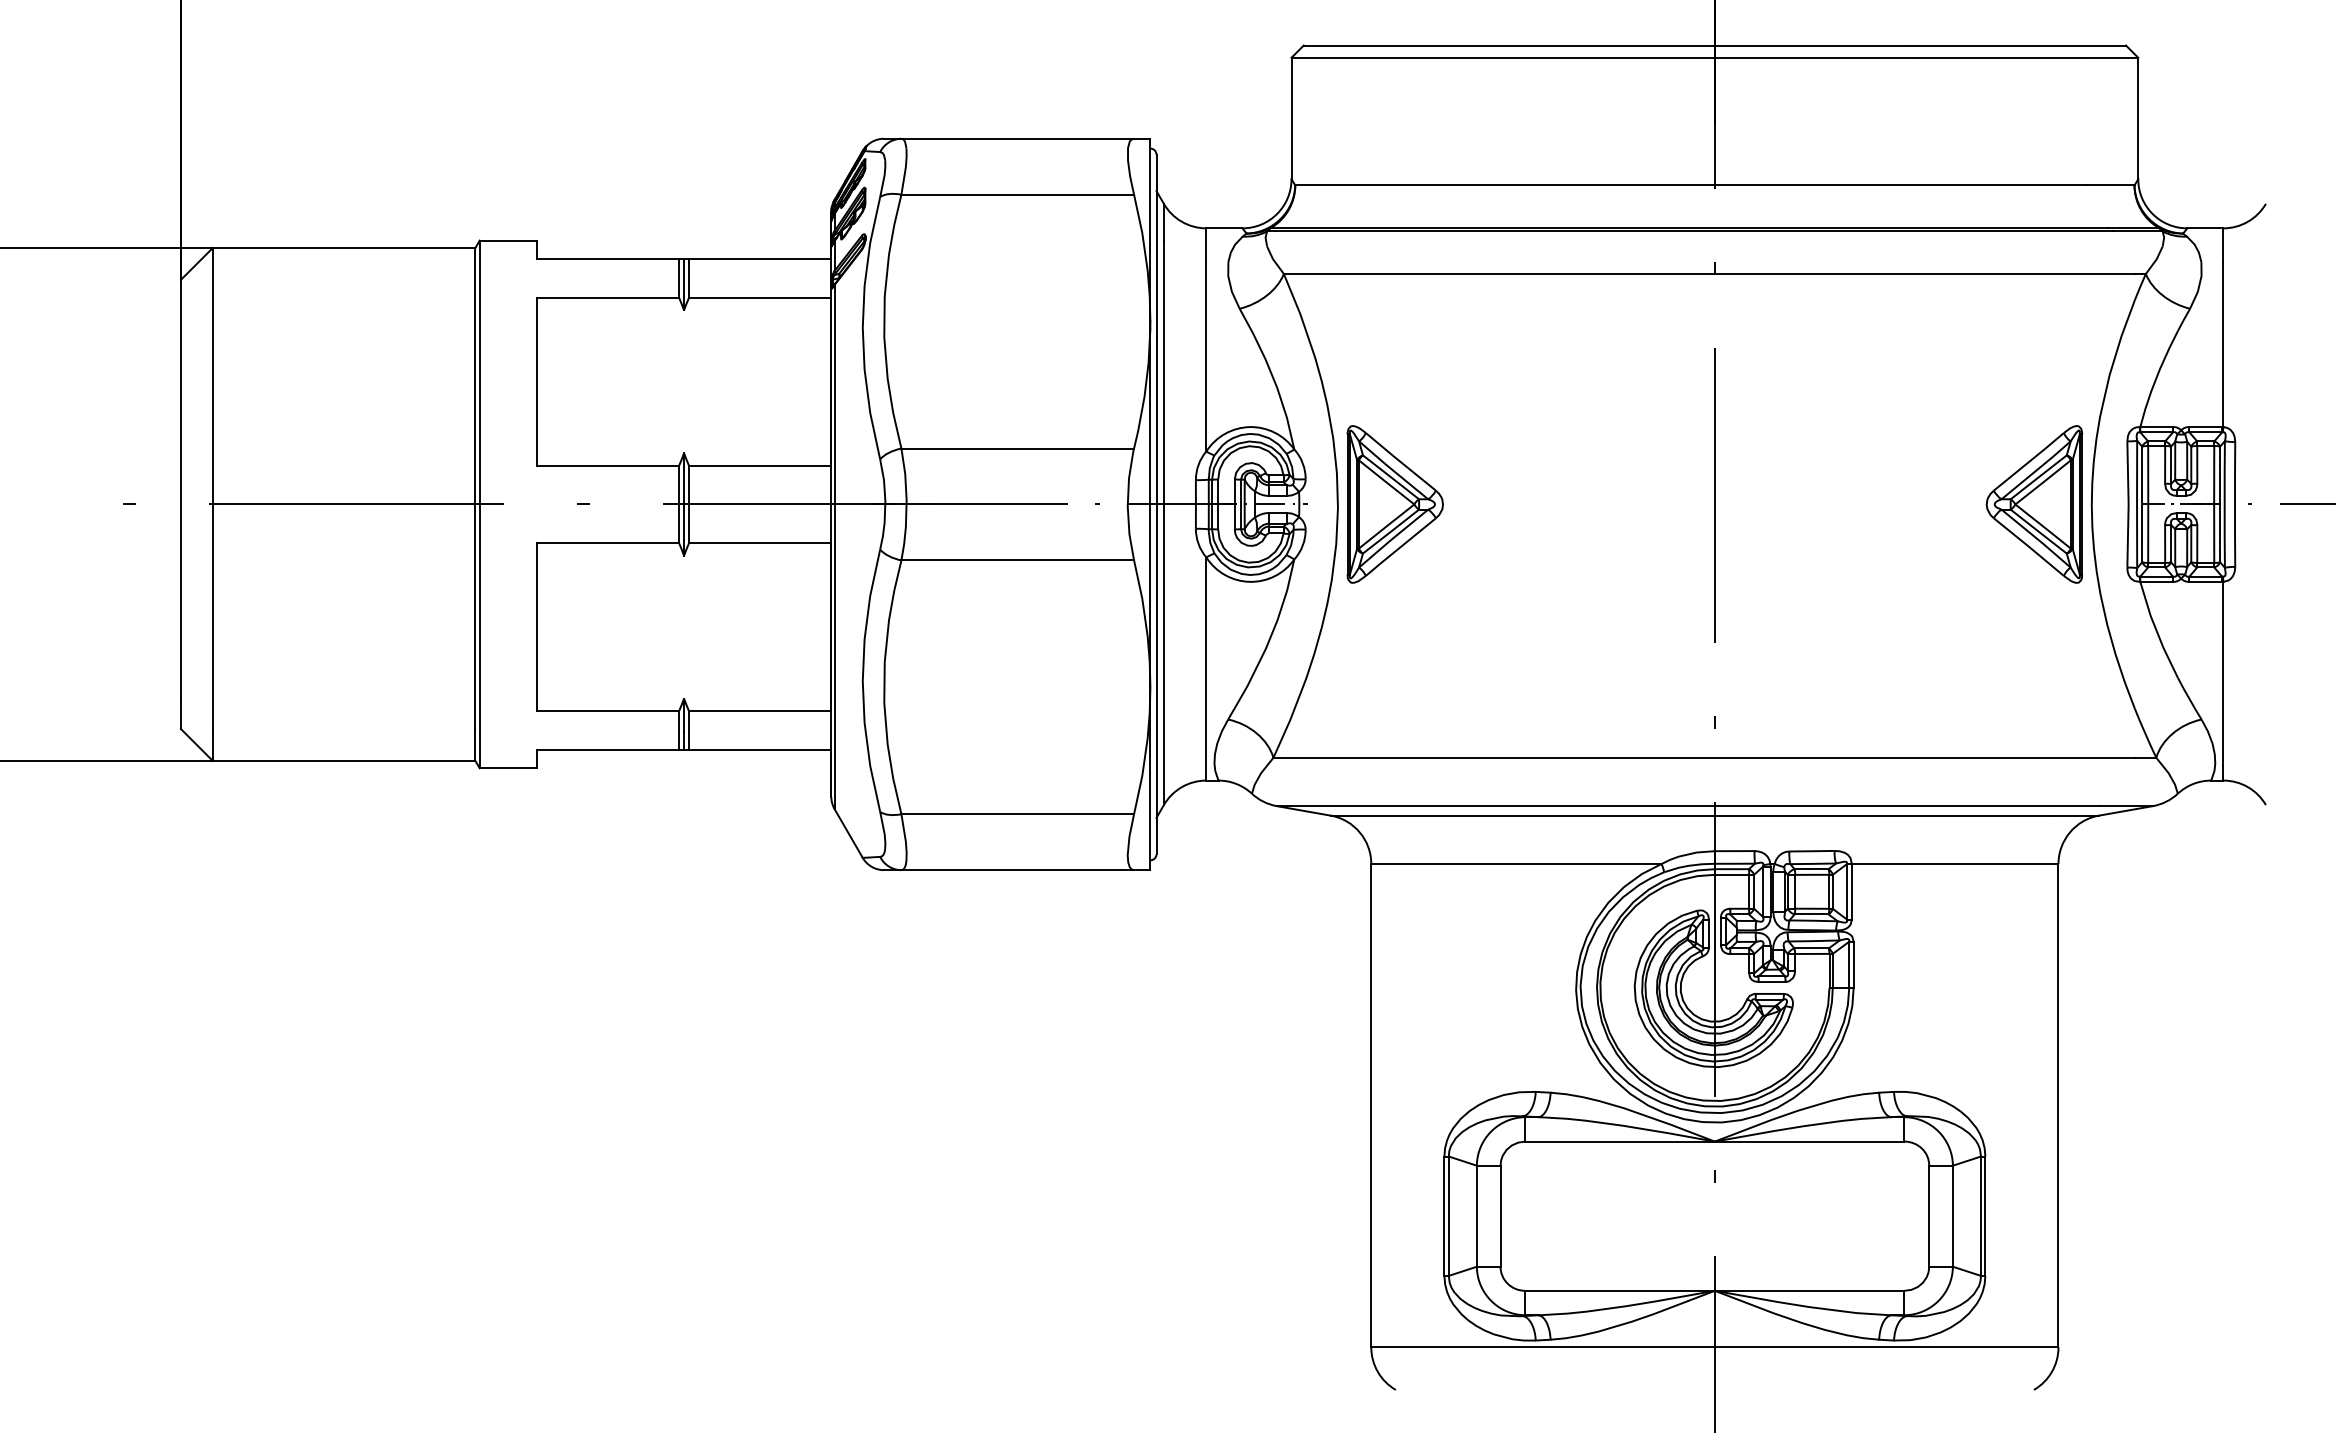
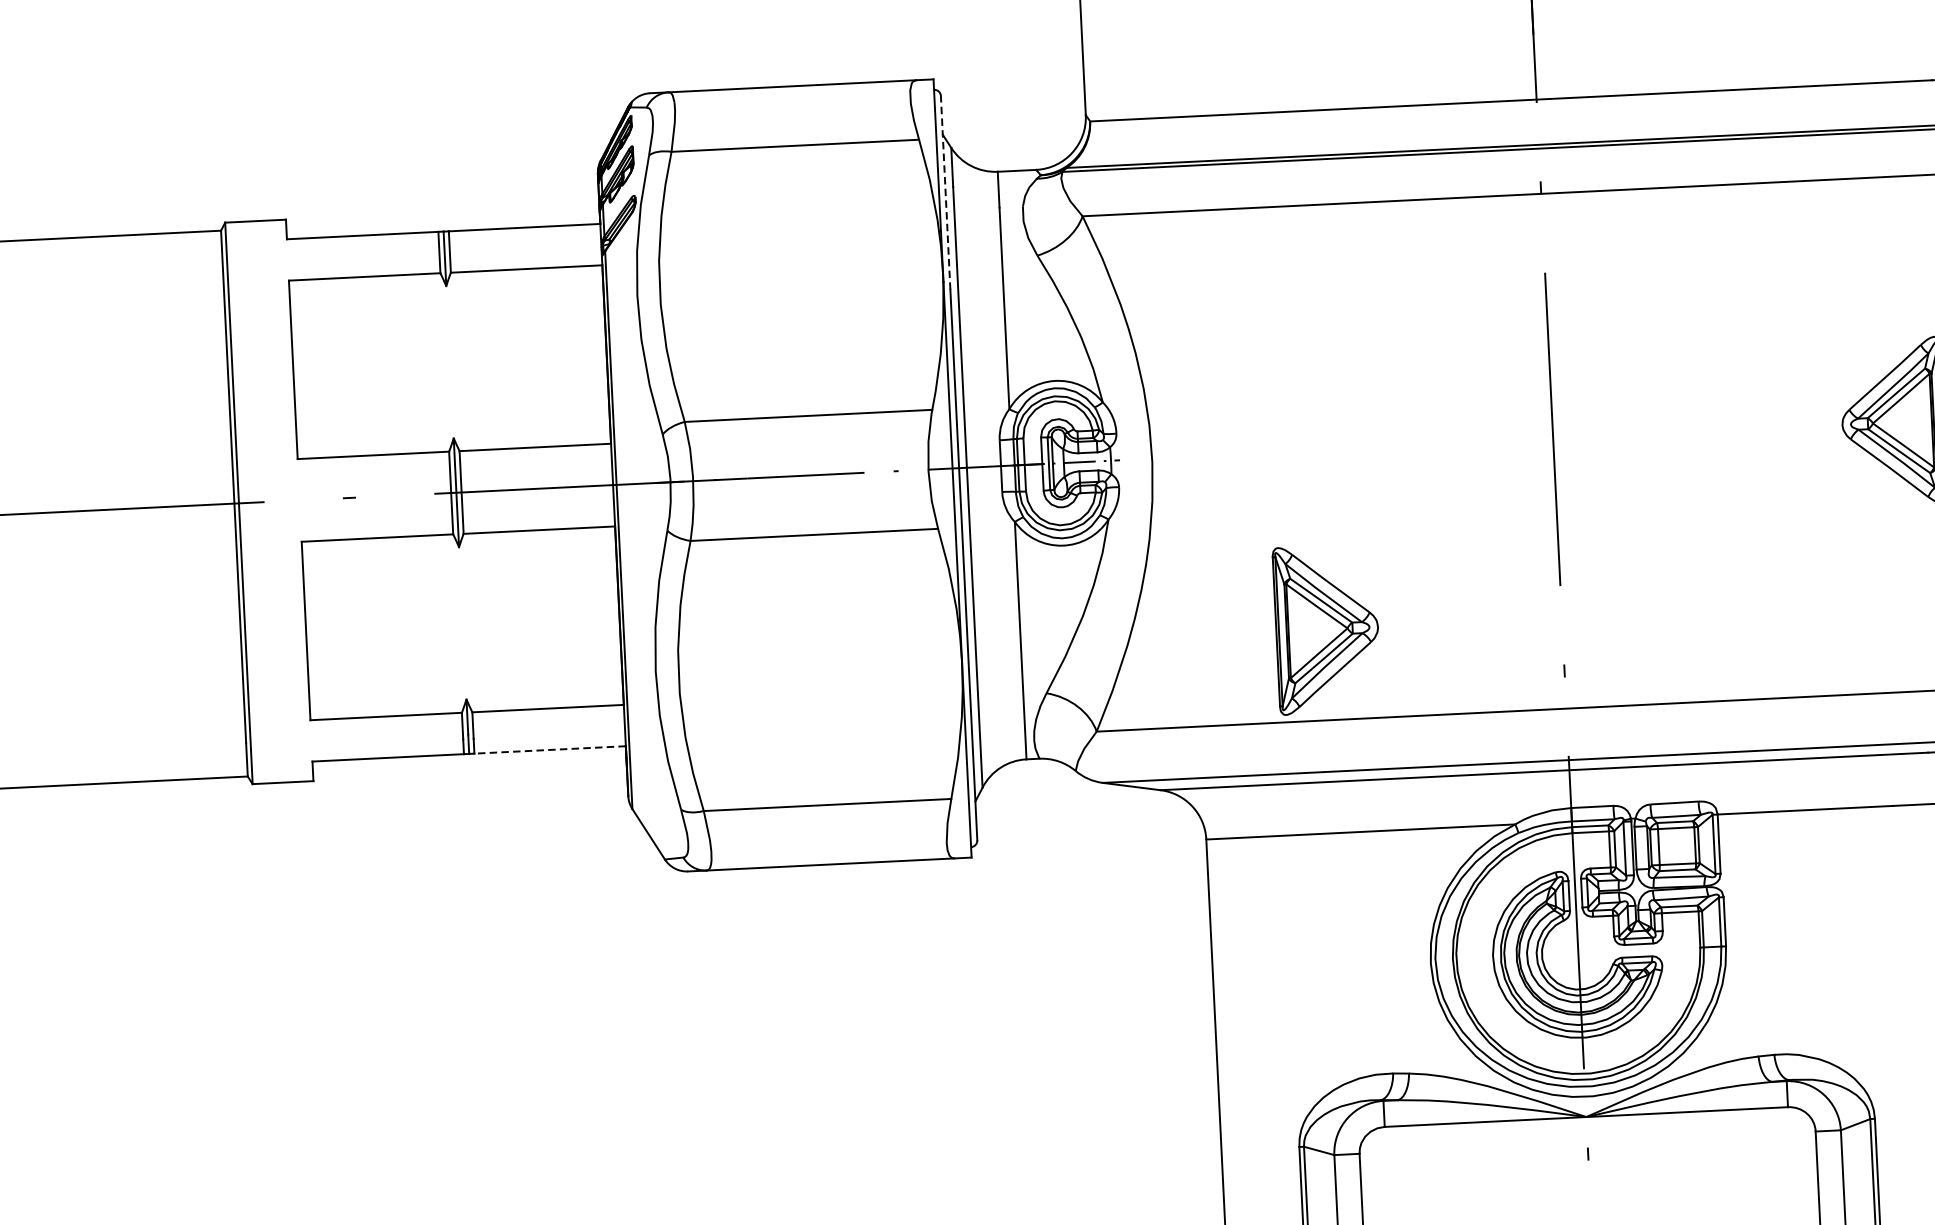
line: (1156, 245) -> (945, 192), solid -> dashed
part: (1394, 504) -> (1326, 629), moved
line: (759, 749) -> (549, 749), solid -> dashed

